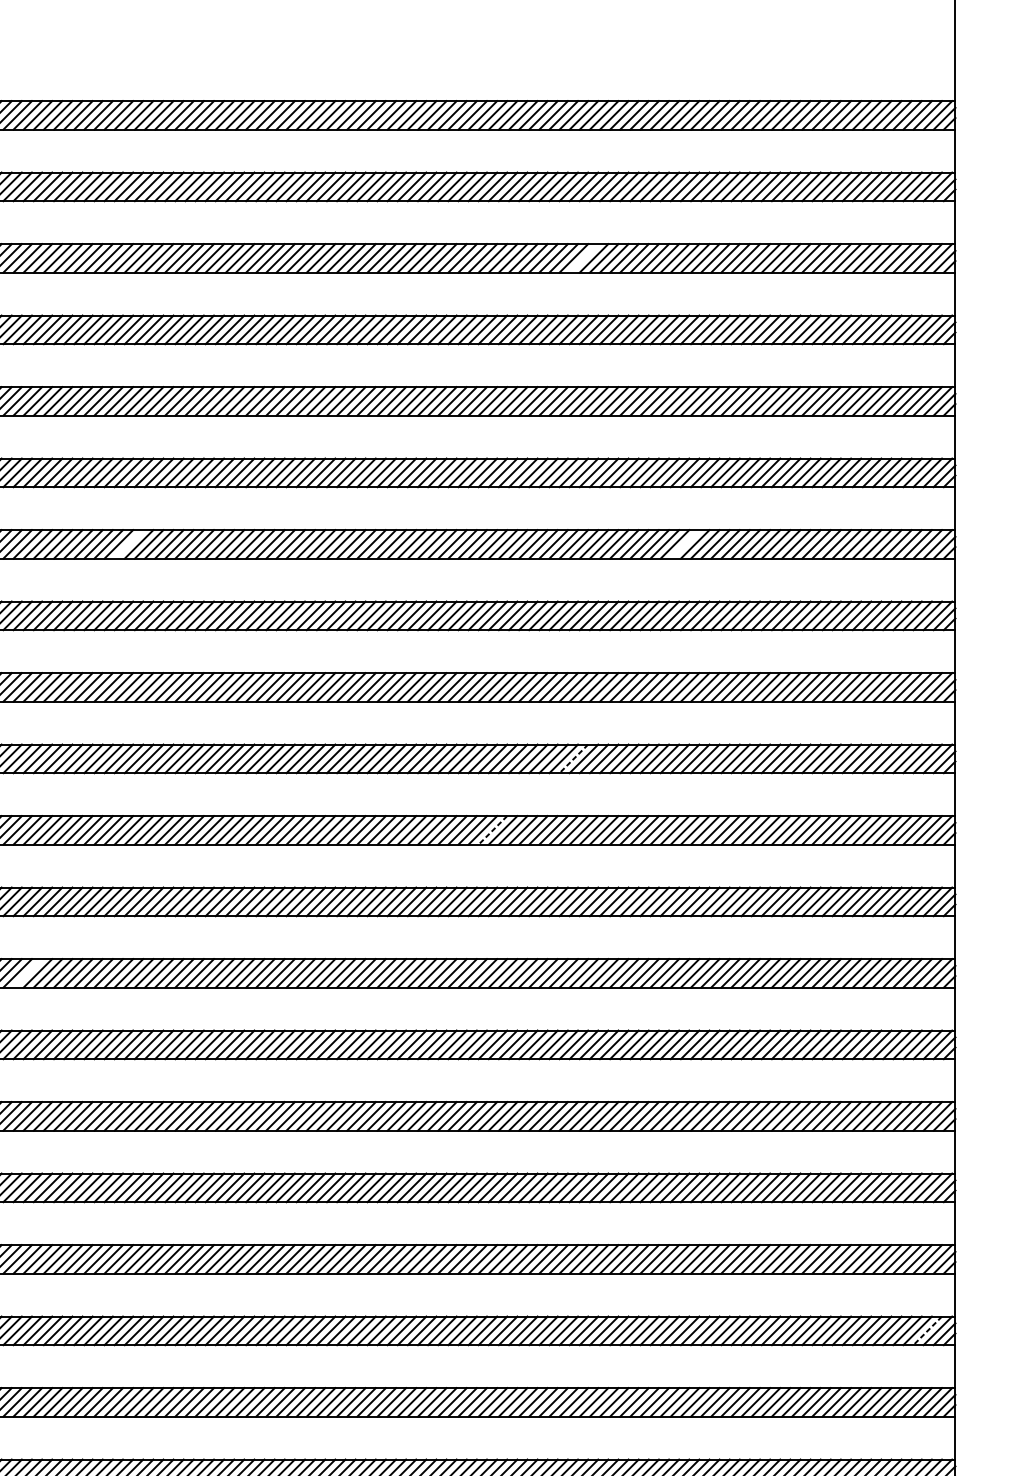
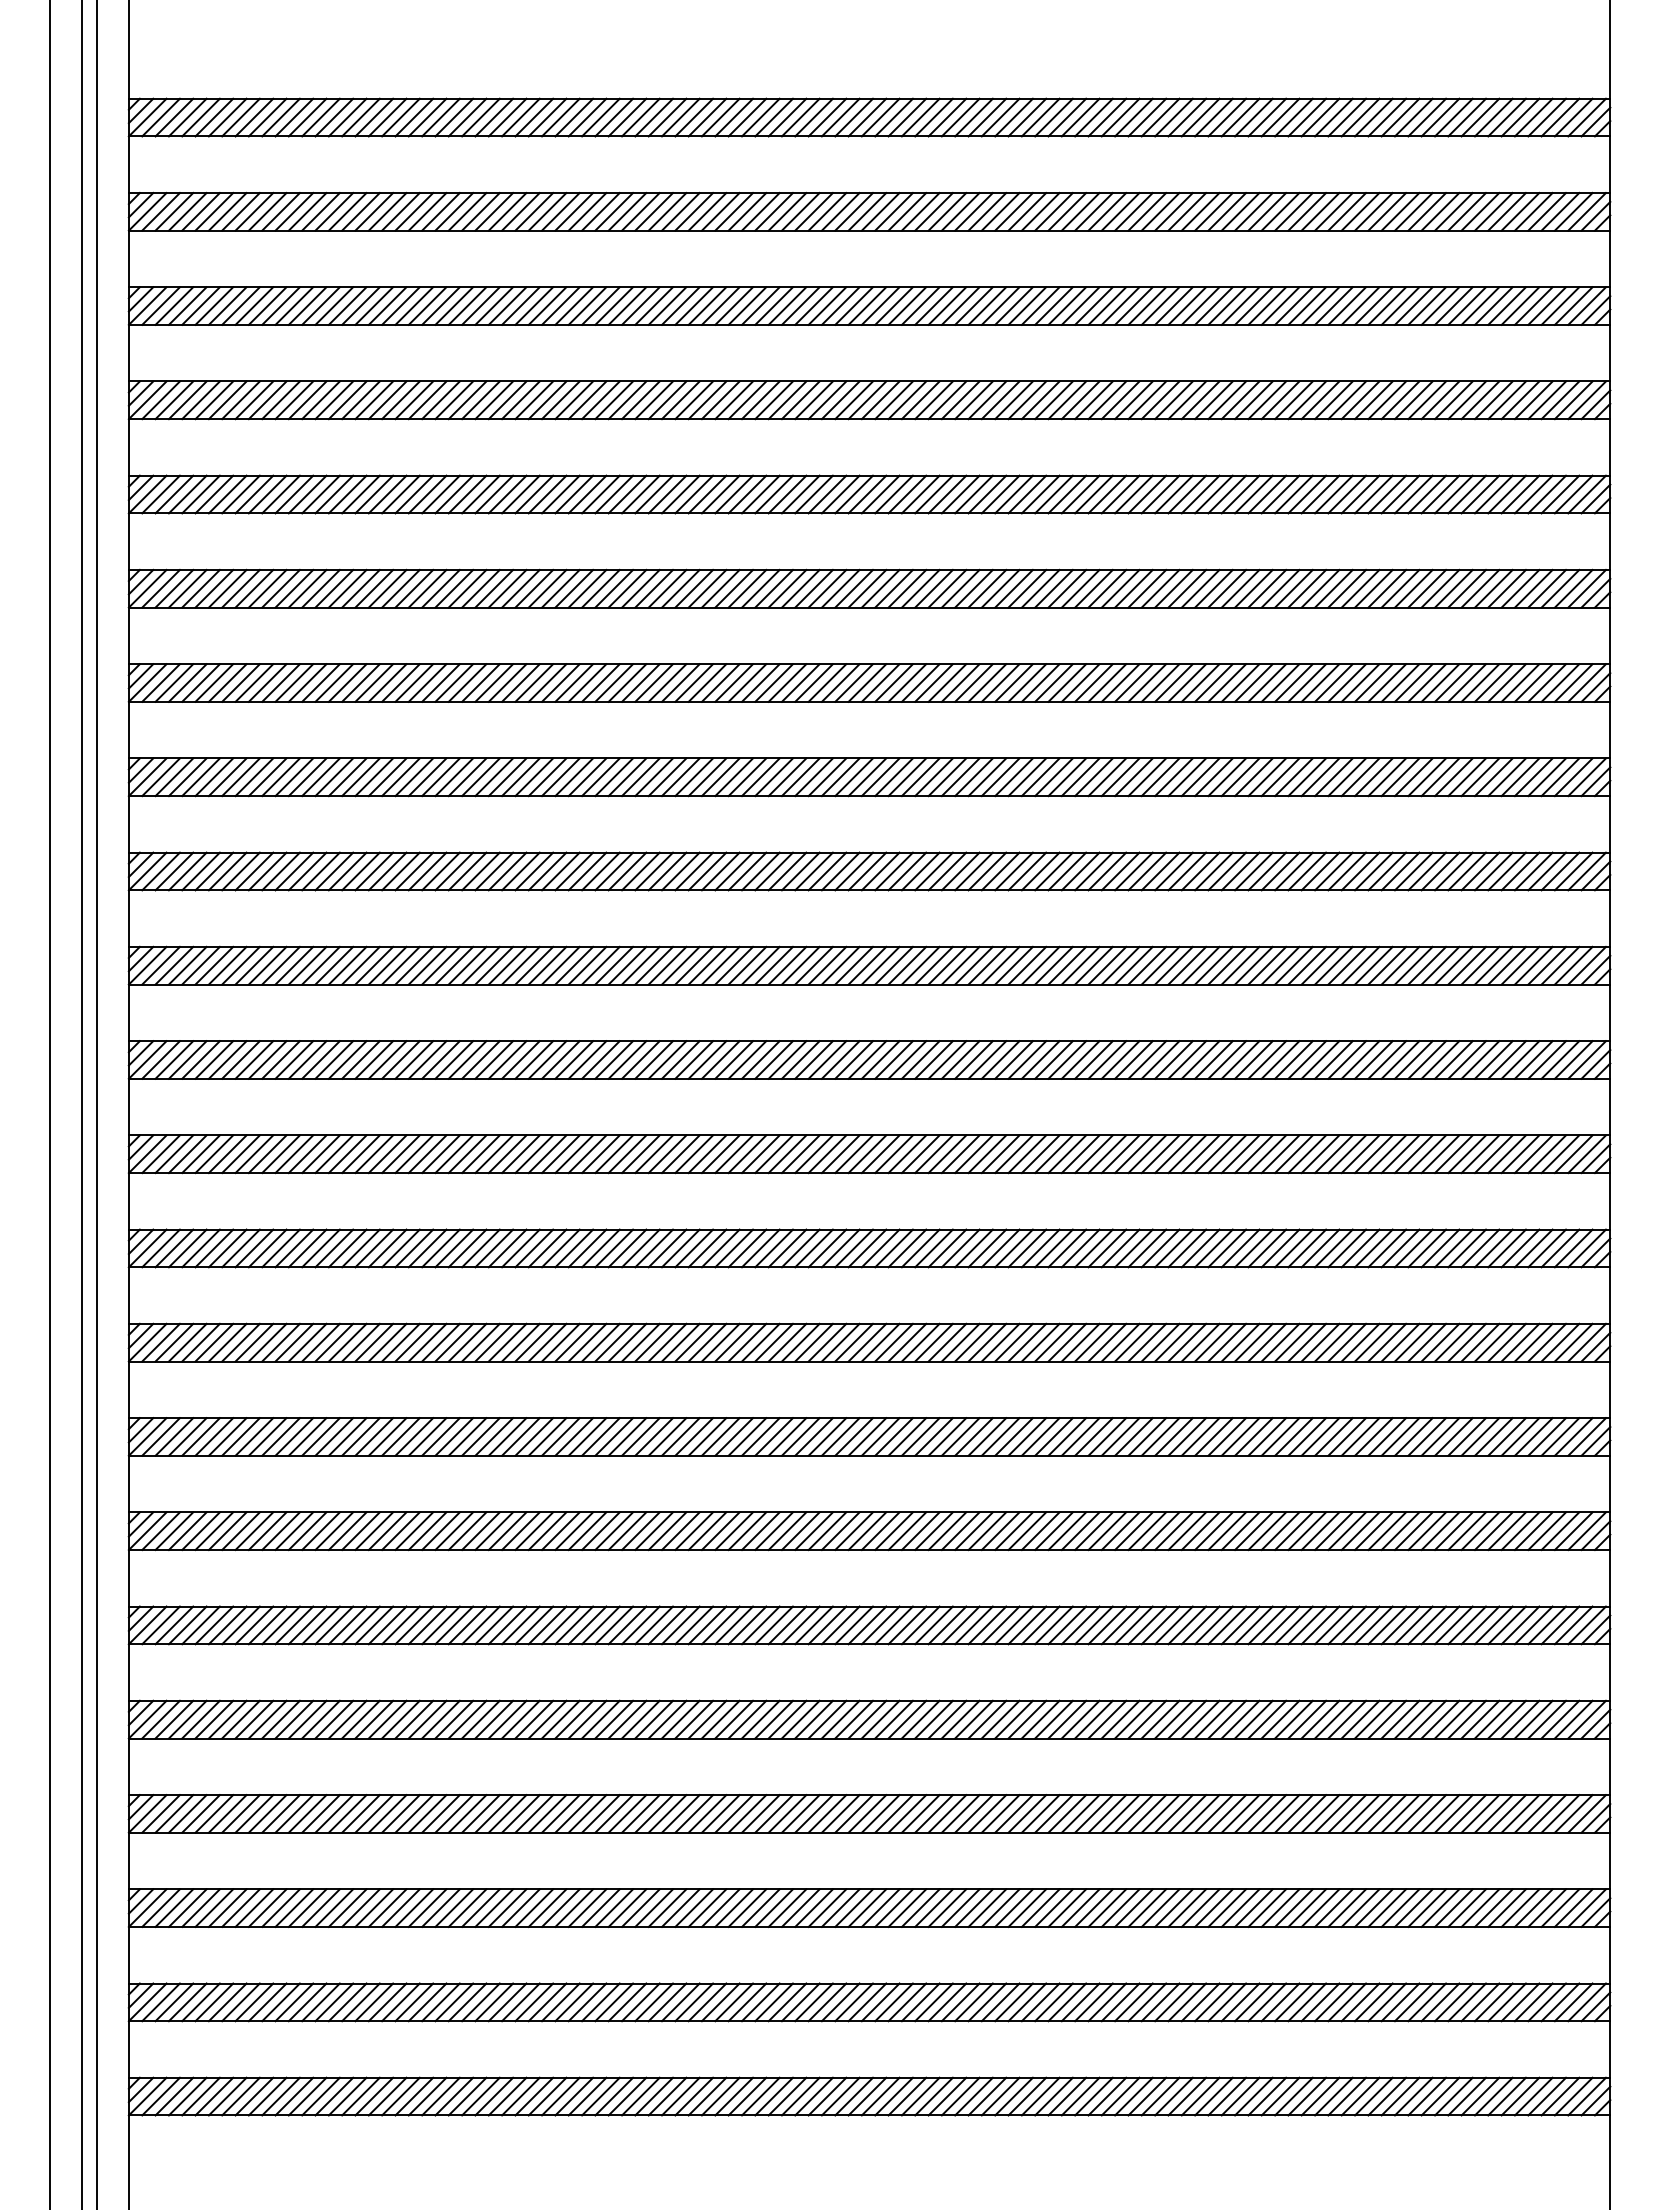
line: (583, 257) -> (1120, 305), added
line: (128, 543) -> (520, 682), added
line: (684, 543) -> (1253, 682), added
line: (573, 758) -> (1107, 965), dashed -> solid
line: (492, 830) -> (1000, 1059), dashed -> solid
line: (27, 973) -> (387, 1248), added
line: (927, 1330) -> (1573, 1719), dashed -> solid

